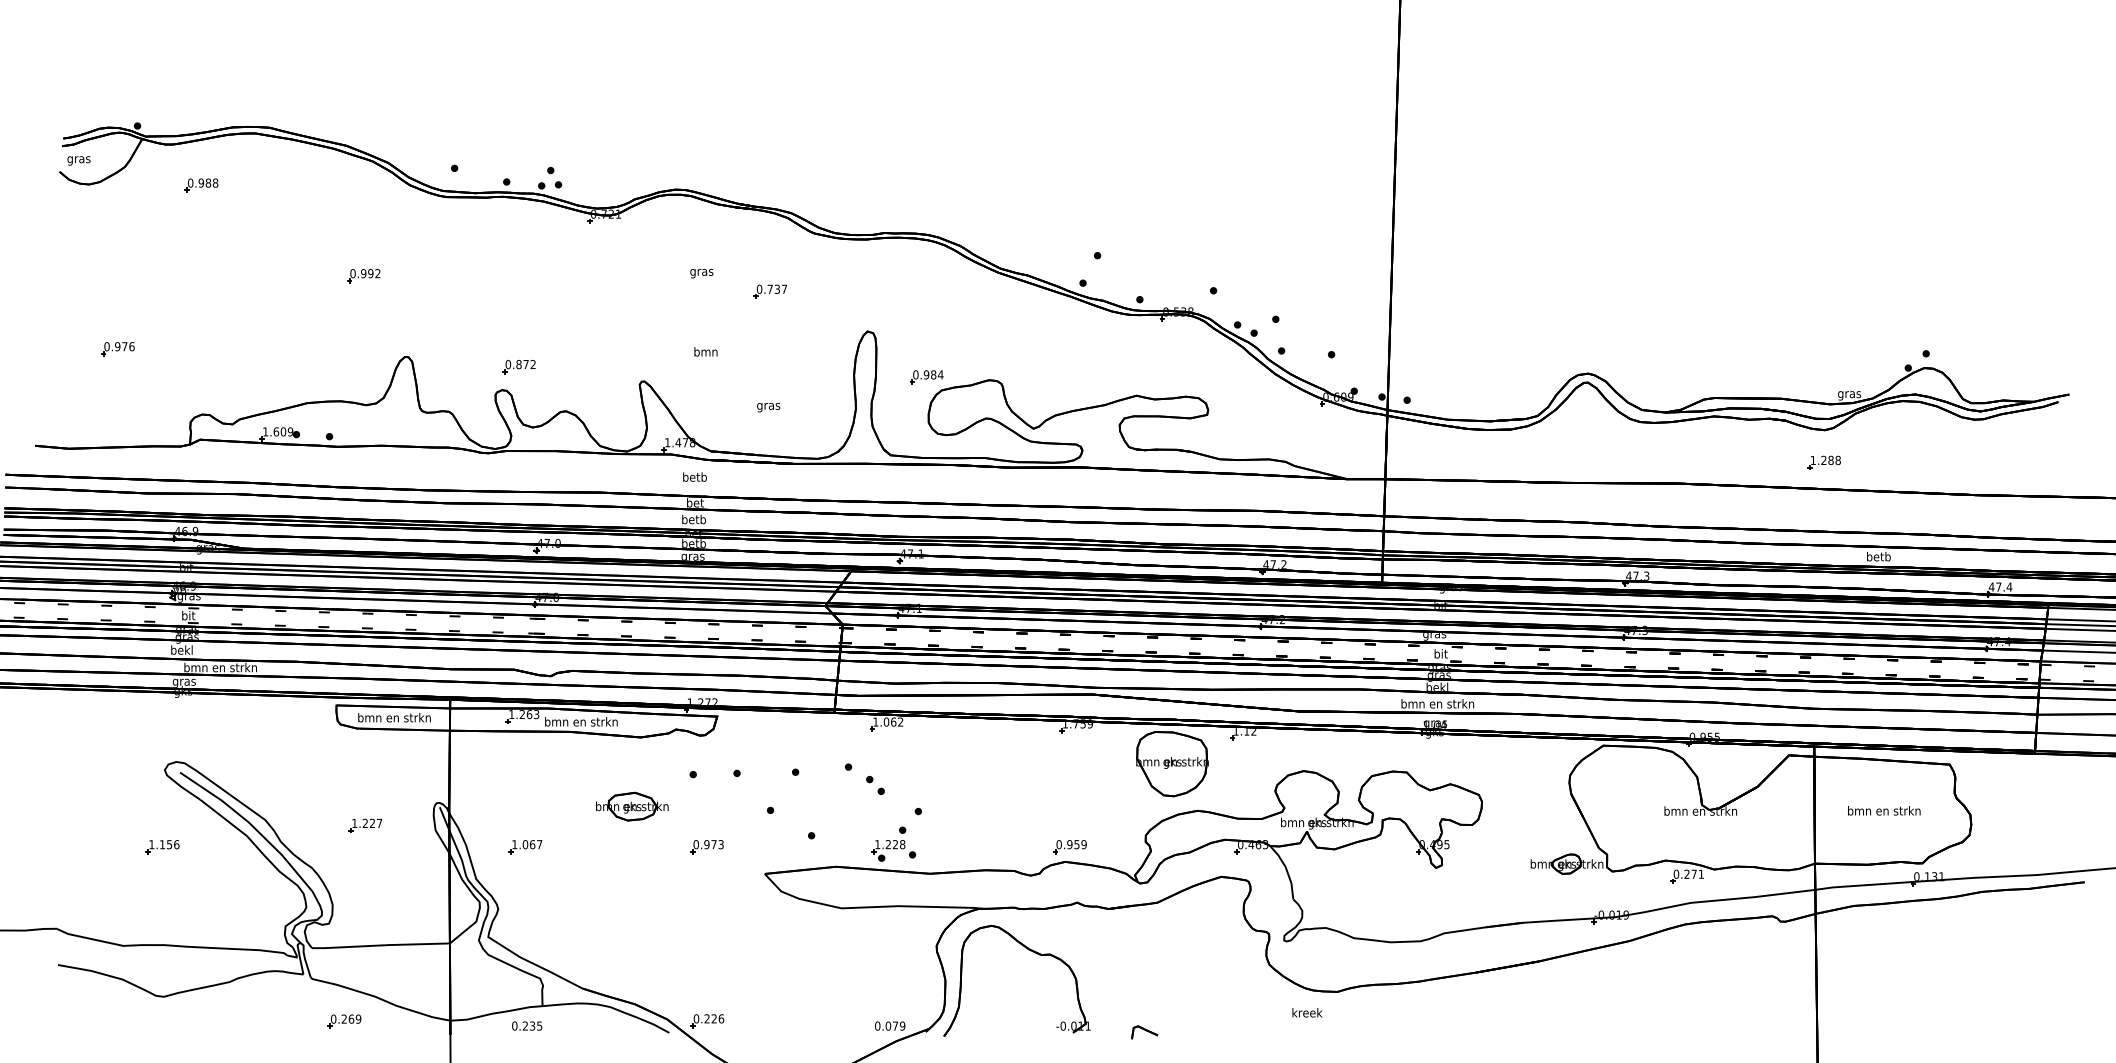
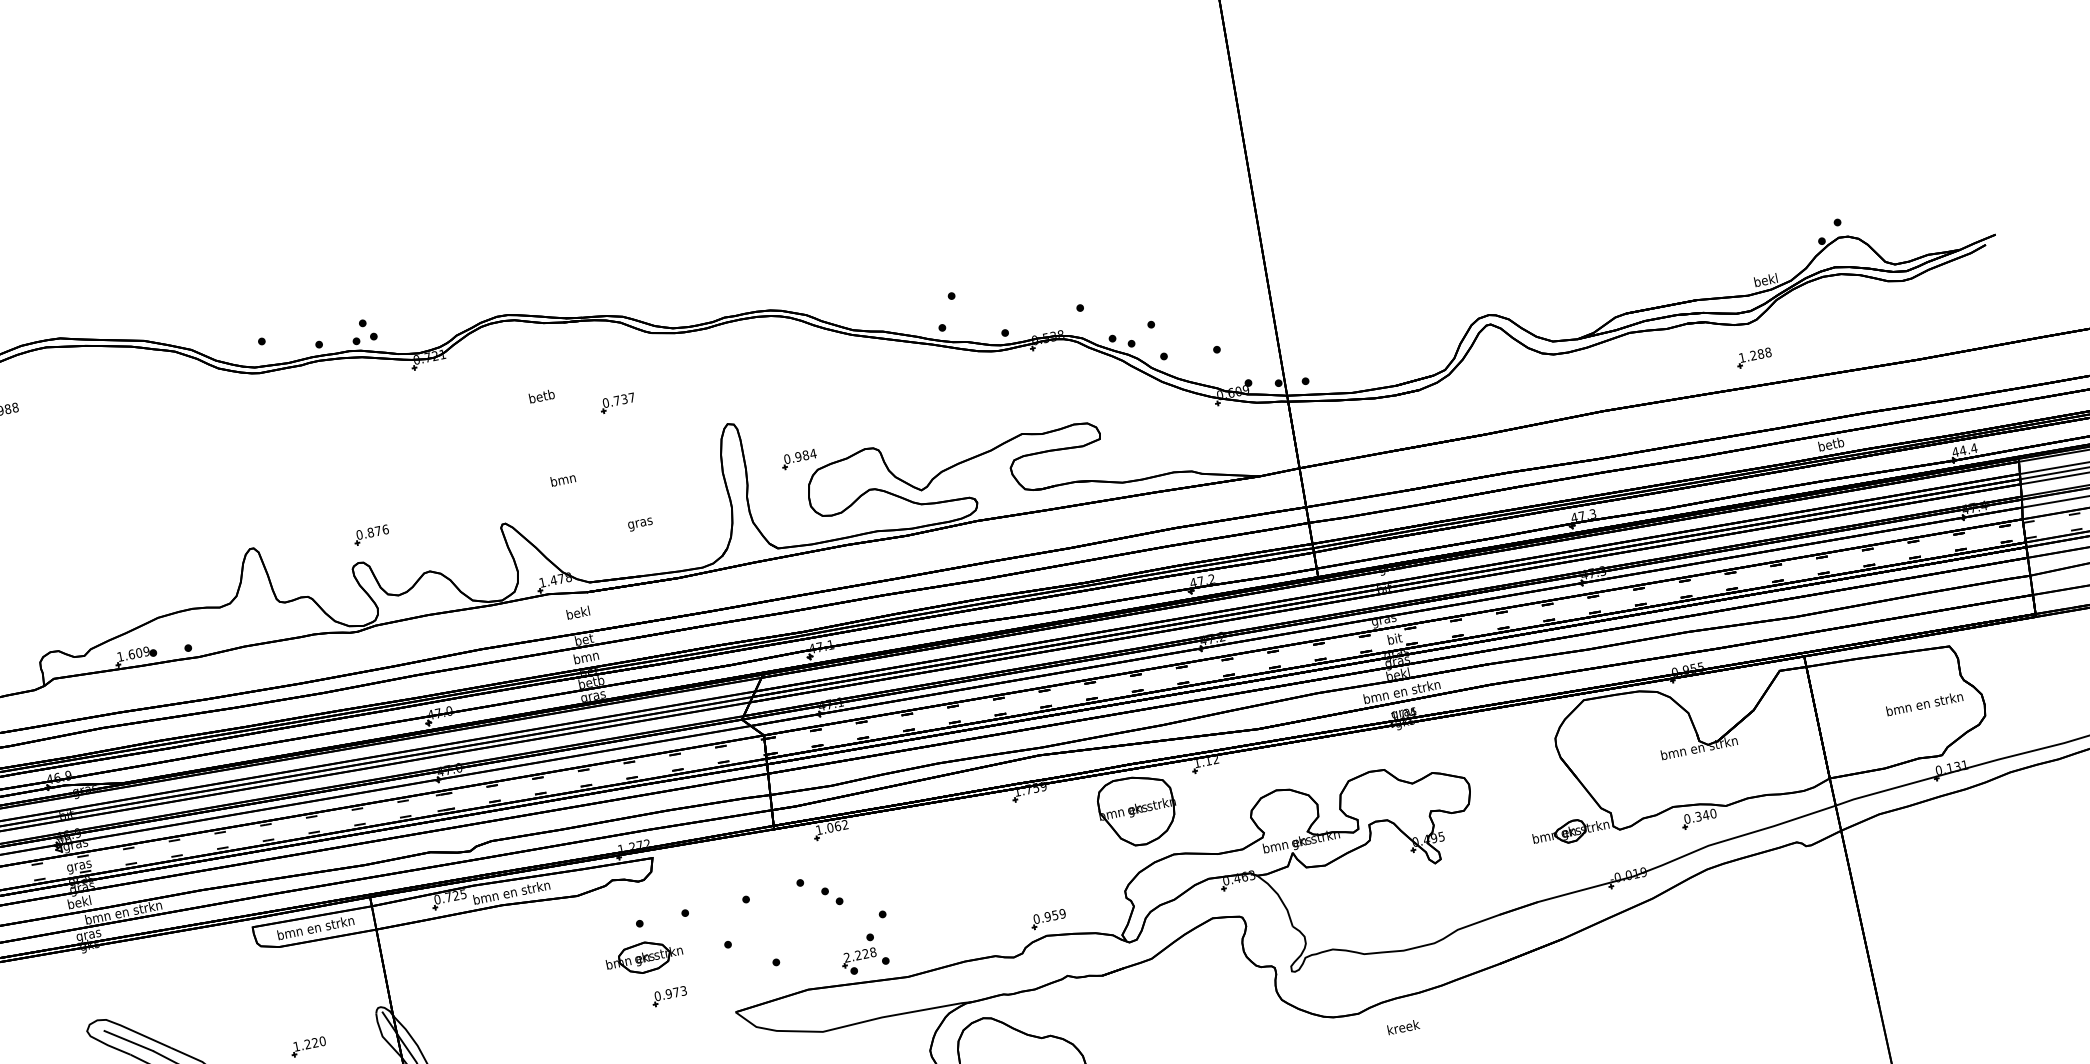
text: (701, 272) -> (541, 397), gras -> betb
part: (363, 276) -> (189, 473), removed
text: (533, 364) -> (385, 529), 0.872 -> 0.876
text: (1849, 394) -> (1766, 281), gras -> bekl
text: (694, 476) -> (577, 612), betb -> bekl
text: (693, 519) -> (585, 657), betb -> bmn
text: (1998, 586) -> (1962, 450), 47.4 -> 44.4
text: (188, 616) -> (79, 865), bit -> gras
text: (524, 714) -> (450, 896), 1.263 -> 0.725
part: (632, 806) -> (644, 957), moved
text: (1884, 810) -> (1924, 703), moved
text: (379, 823) -> (322, 1041), 1.227 -> 1.220
text: (877, 844) -> (846, 957), 1.228 -> 2.228
part: (525, 847) -> (480, 1035), removed
text: (1694, 873) -> (1706, 814), 0.271 -> 0.340
text: (1307, 1012) -> (1403, 1026), moved

